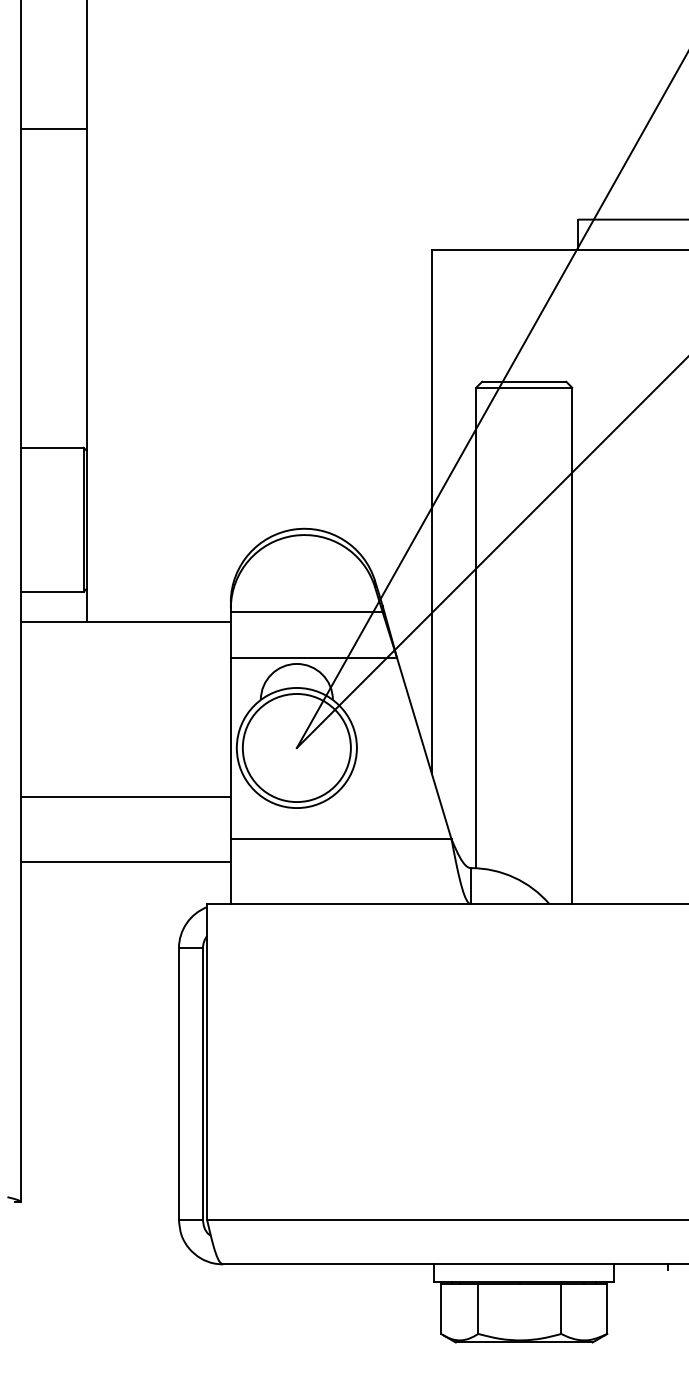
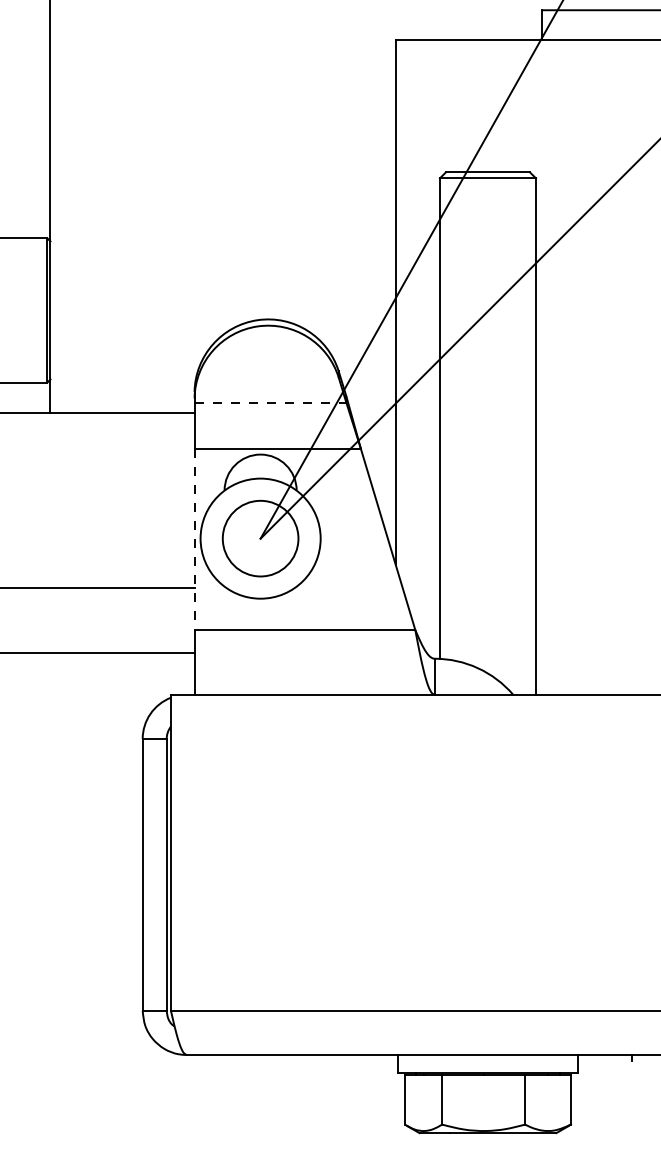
line: (306, 612) -> (270, 403), solid -> dashed
circle: (296, 747) -> (260, 538), size x0.7
line: (230, 748) -> (194, 539), solid -> dashed

